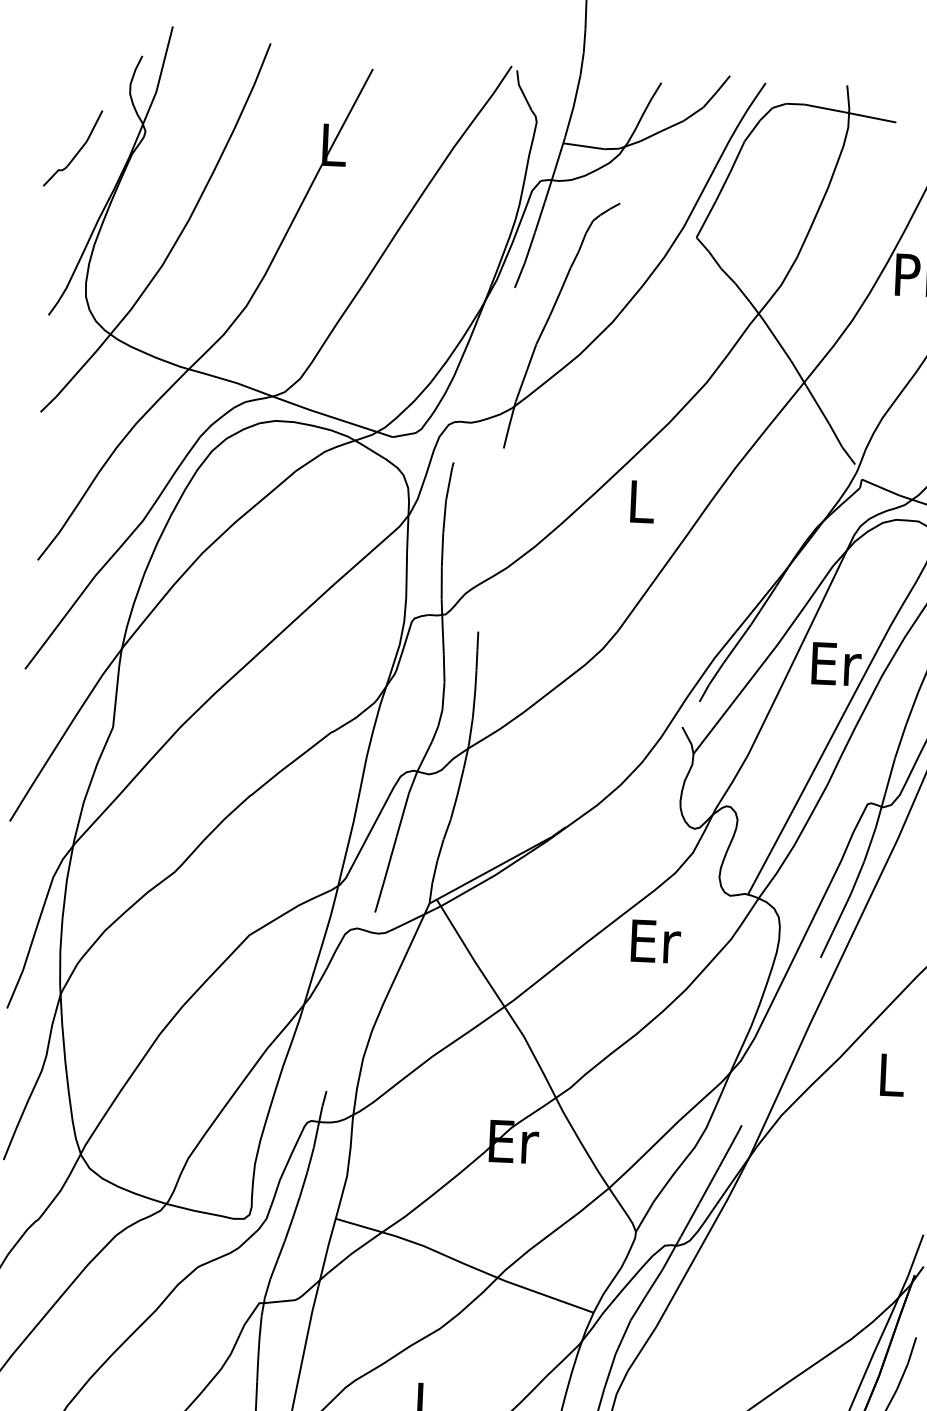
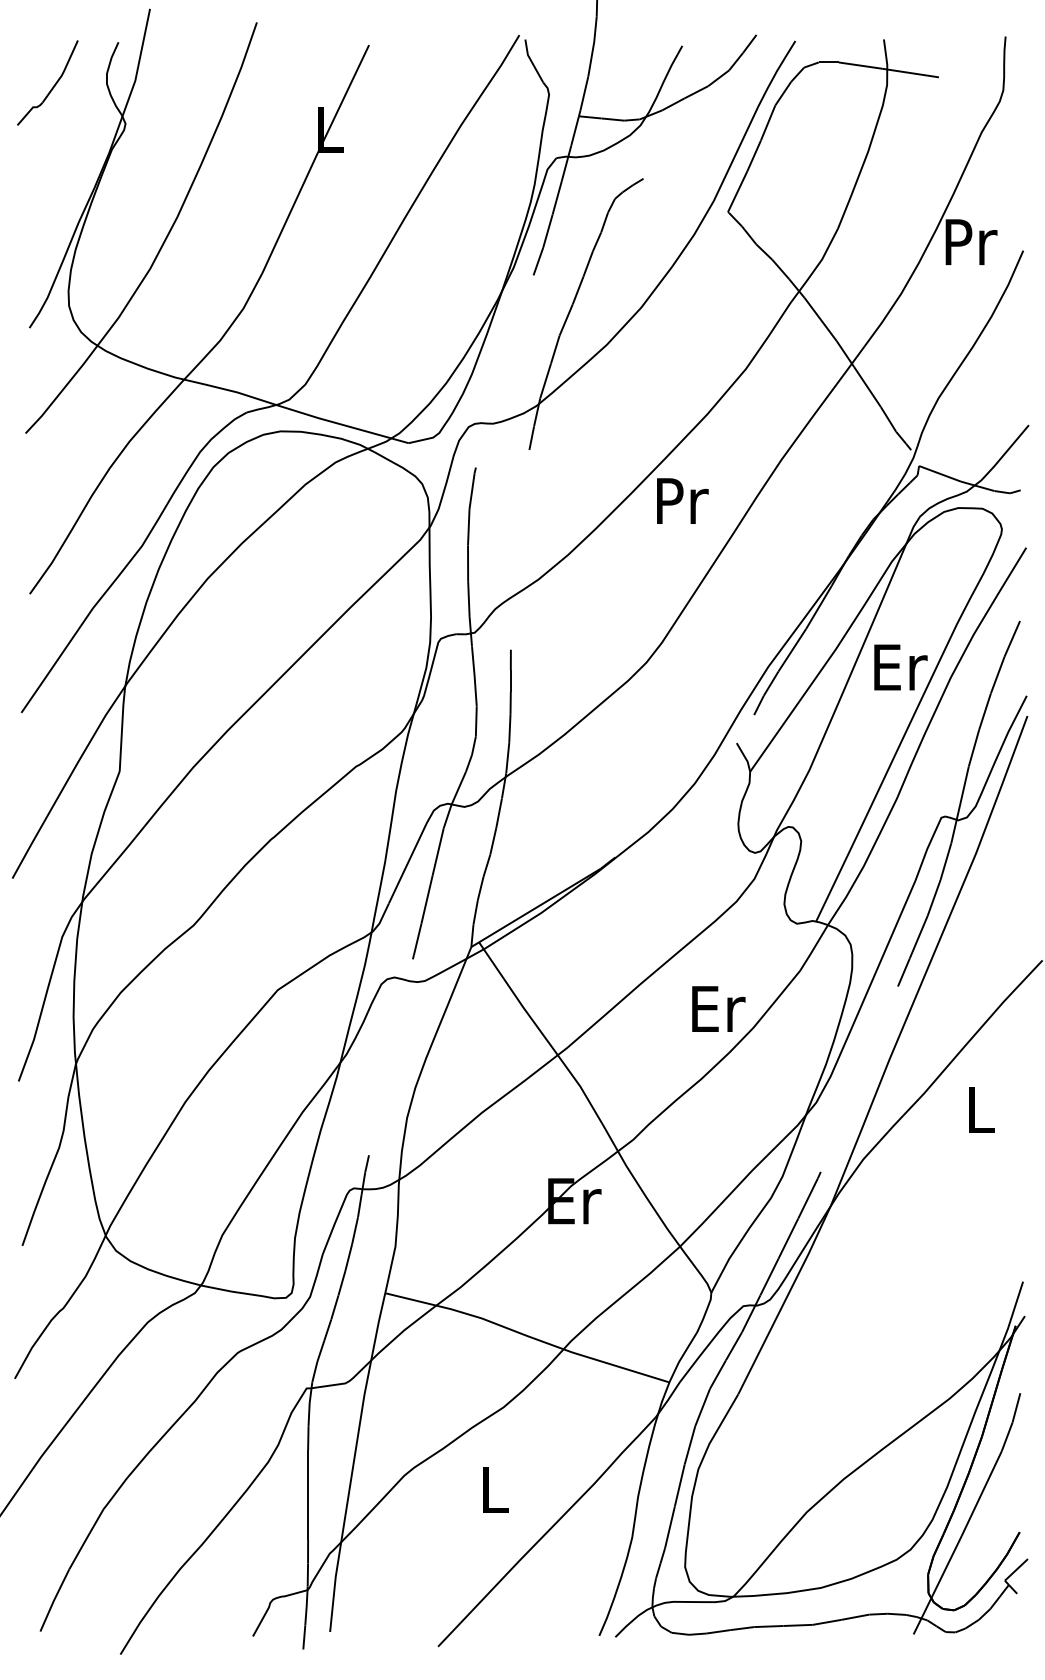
part: (77, 151) -> (52, 86), moved
text: (642, 501) -> (682, 500), L -> Pr
text: (655, 941) -> (718, 1008), moved

